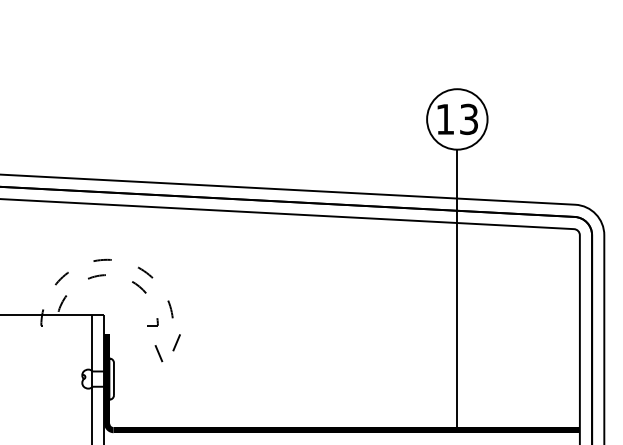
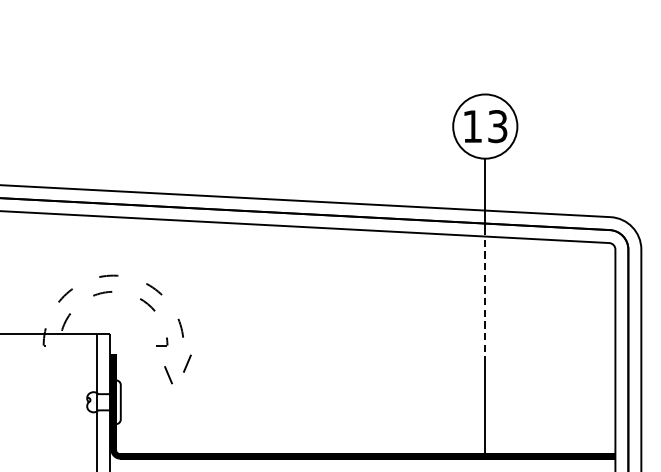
line: (457, 279) -> (485, 296), solid -> dashed

